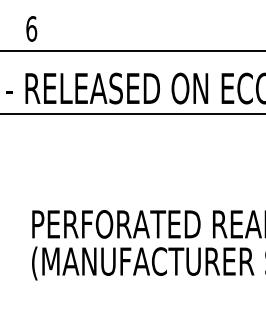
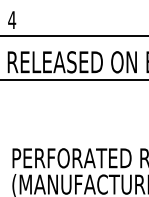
text: (31, 28) -> (12, 19), 6 -> 4

